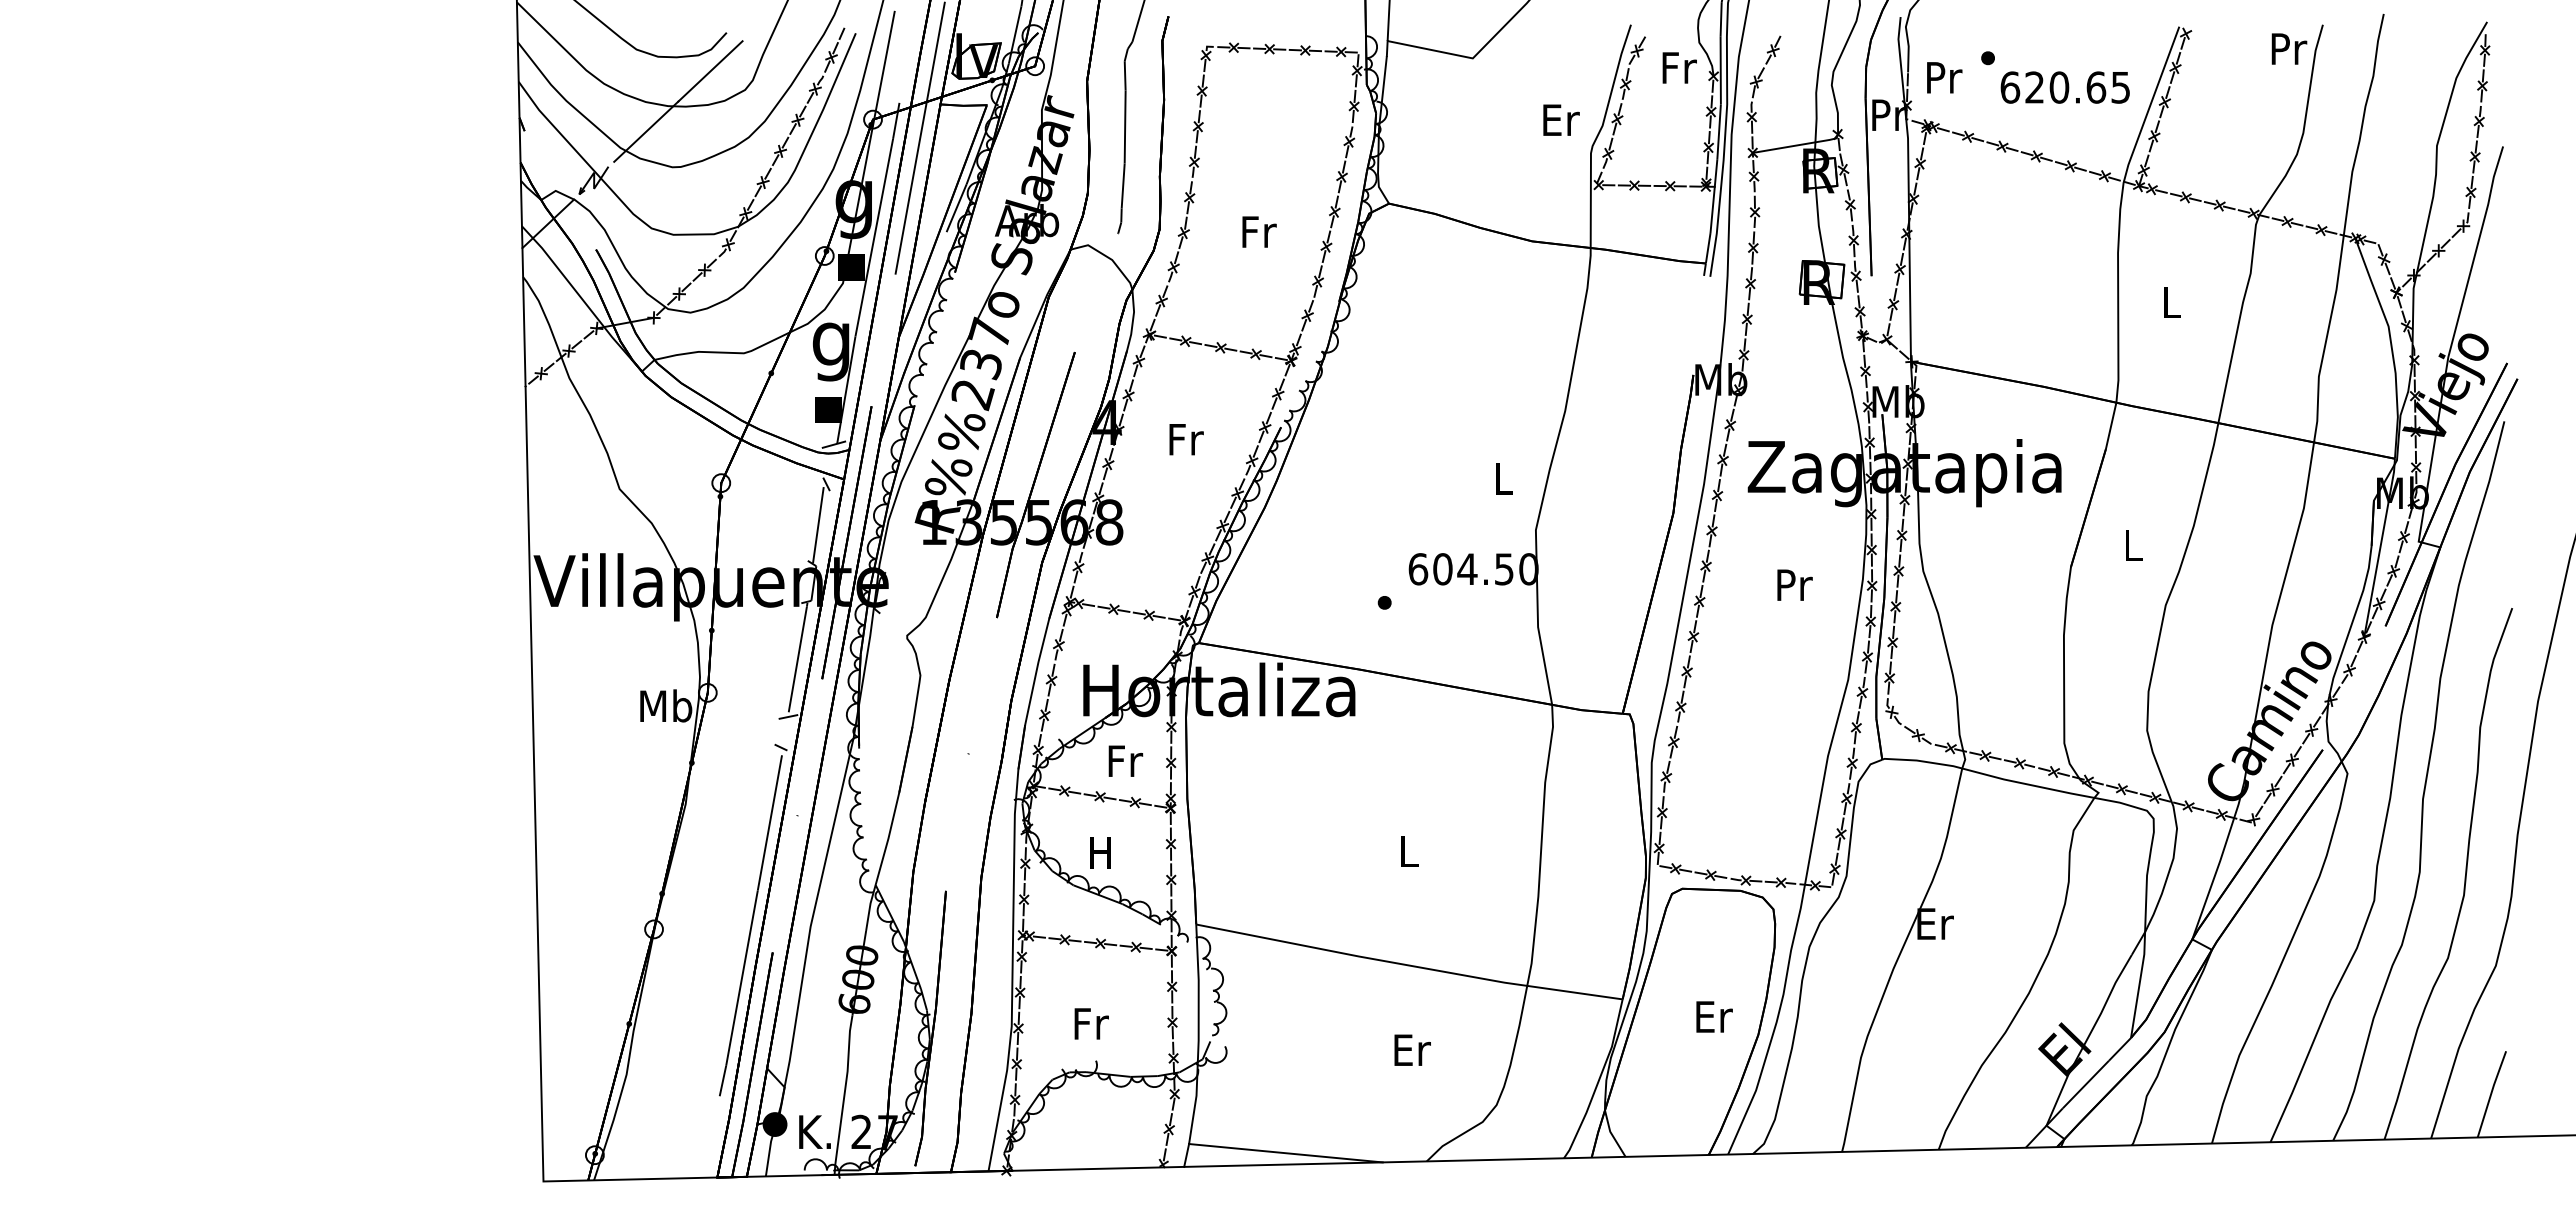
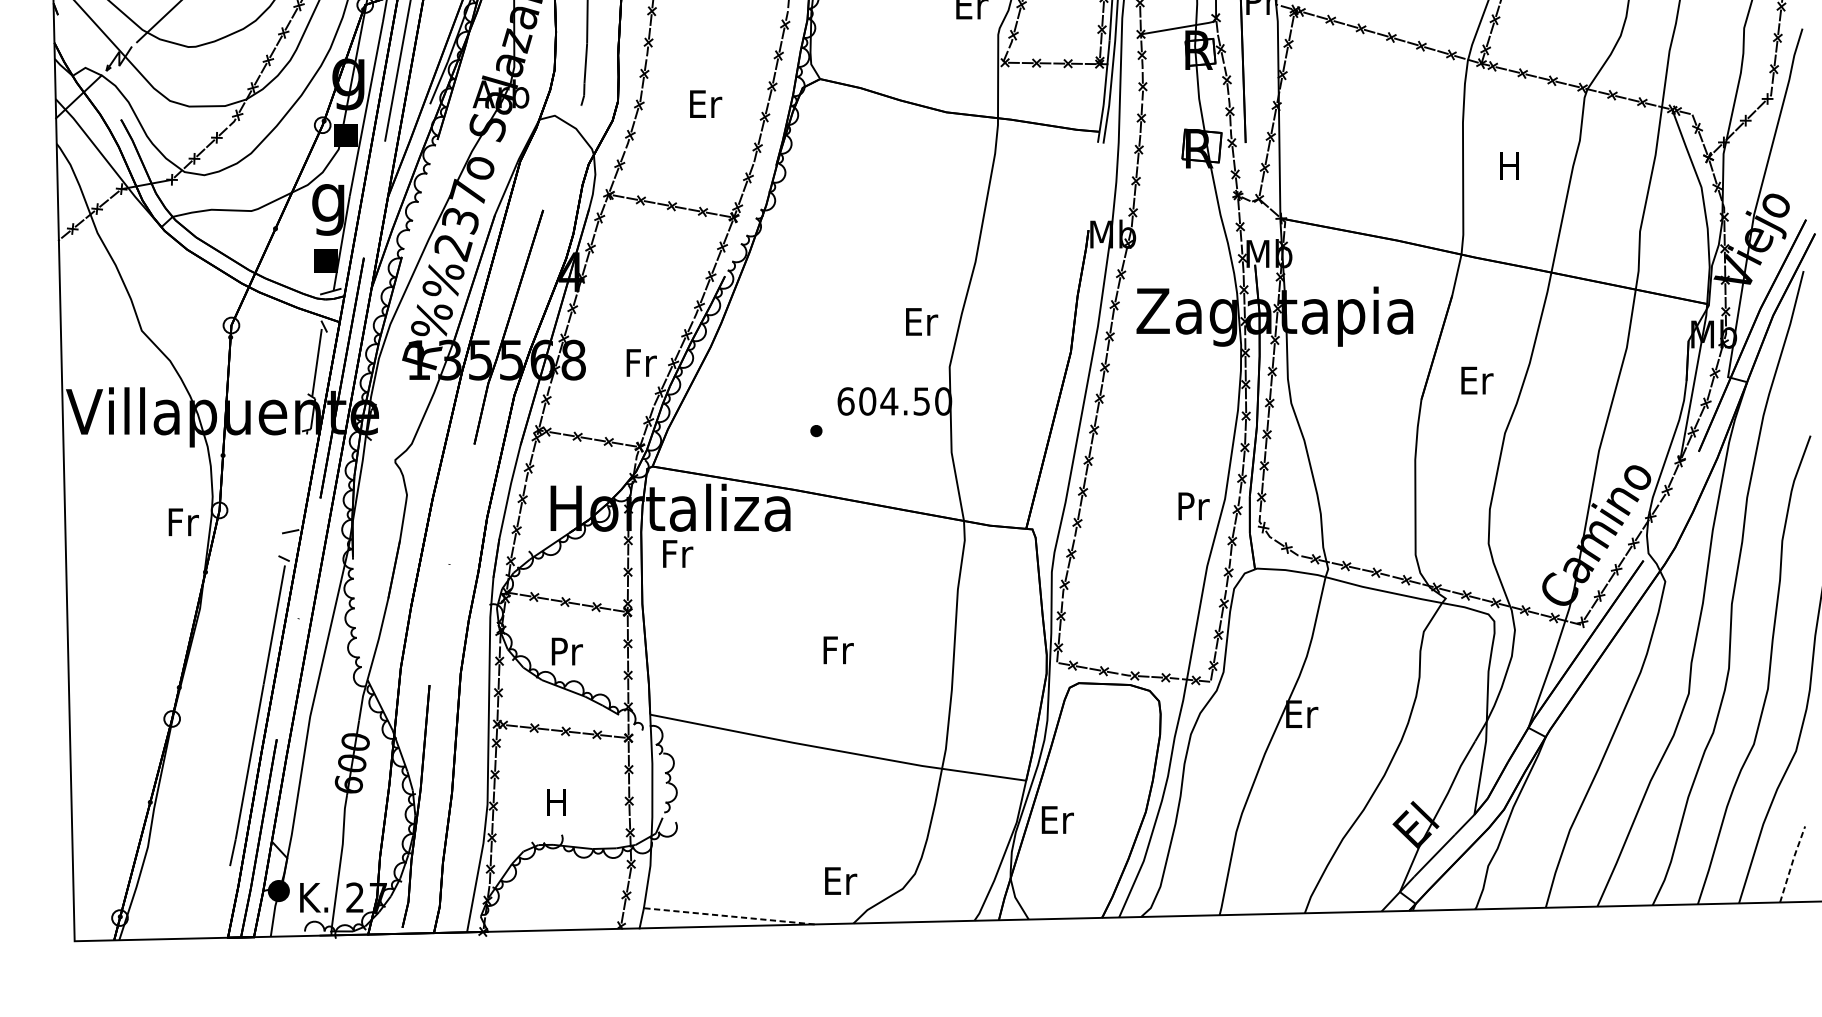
text: (1259, 231) -> (705, 103), Fr -> Er
text: (2170, 302) -> (1509, 166), L -> H
text: (1186, 439) -> (641, 362), moved
text: (1504, 478) -> (922, 321), L -> Er
text: (2134, 545) -> (1477, 380), L -> Er
text: (1794, 584) -> (1193, 505), moved
line: (797, 659) -> (298, 481), removed
text: (666, 705) -> (183, 521), Mb -> Fr
text: (1125, 760) -> (677, 553), moved
text: (1410, 851) -> (839, 650), L -> Fr
text: (1101, 852) -> (566, 651), H -> Pr
text: (1714, 1016) -> (1057, 819), moved
text: (1091, 1023) -> (557, 801), Fr -> H
text: (1412, 1049) -> (840, 880), moved
line: (2491, 1093) -> (1792, 863), solid -> dashed
line: (1285, 1153) -> (728, 916), solid -> dashed

